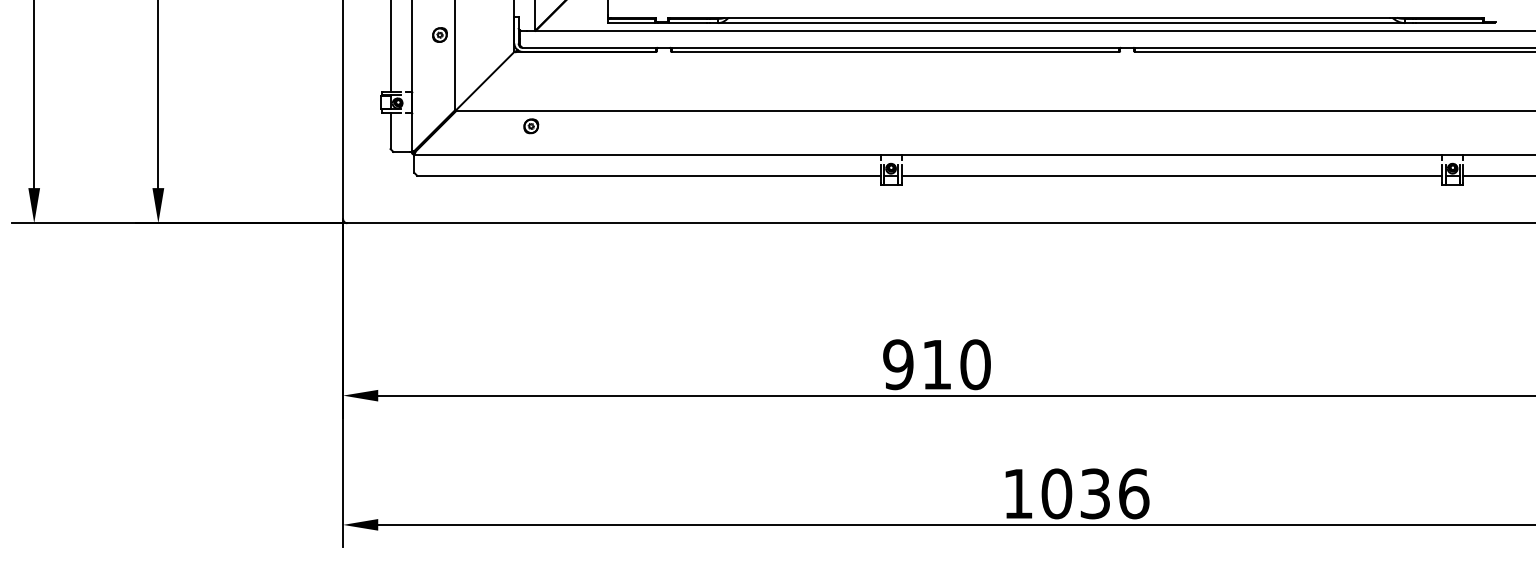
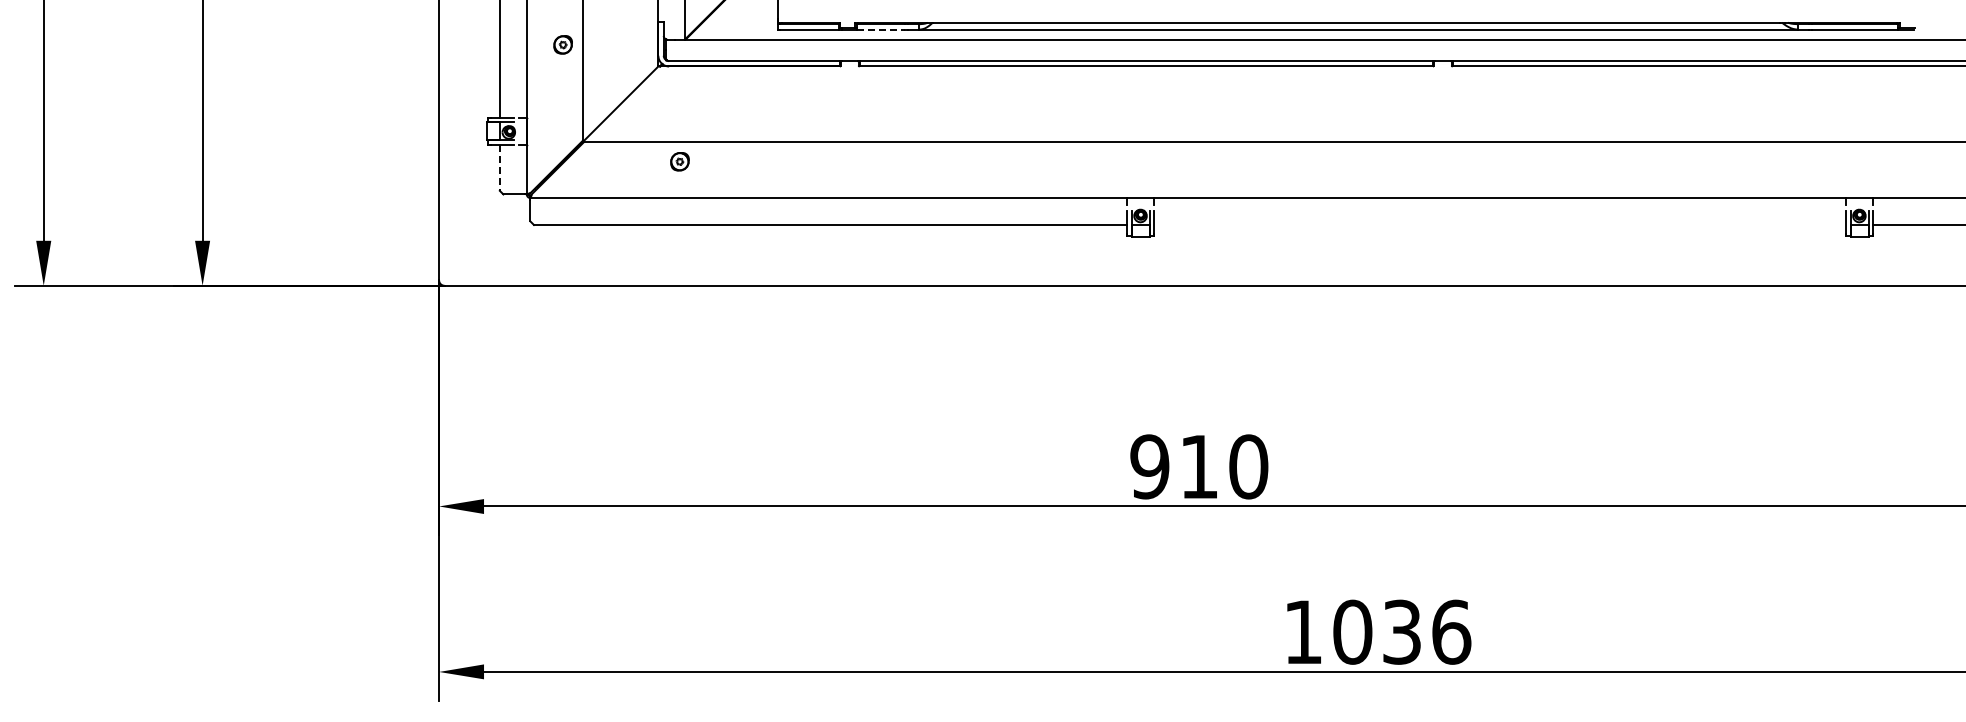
line: (688, 23) -> (881, 29), solid -> dashed
line: (390, 131) -> (499, 168), solid -> dashed
line: (1172, 176) -> (1500, 225), removed

